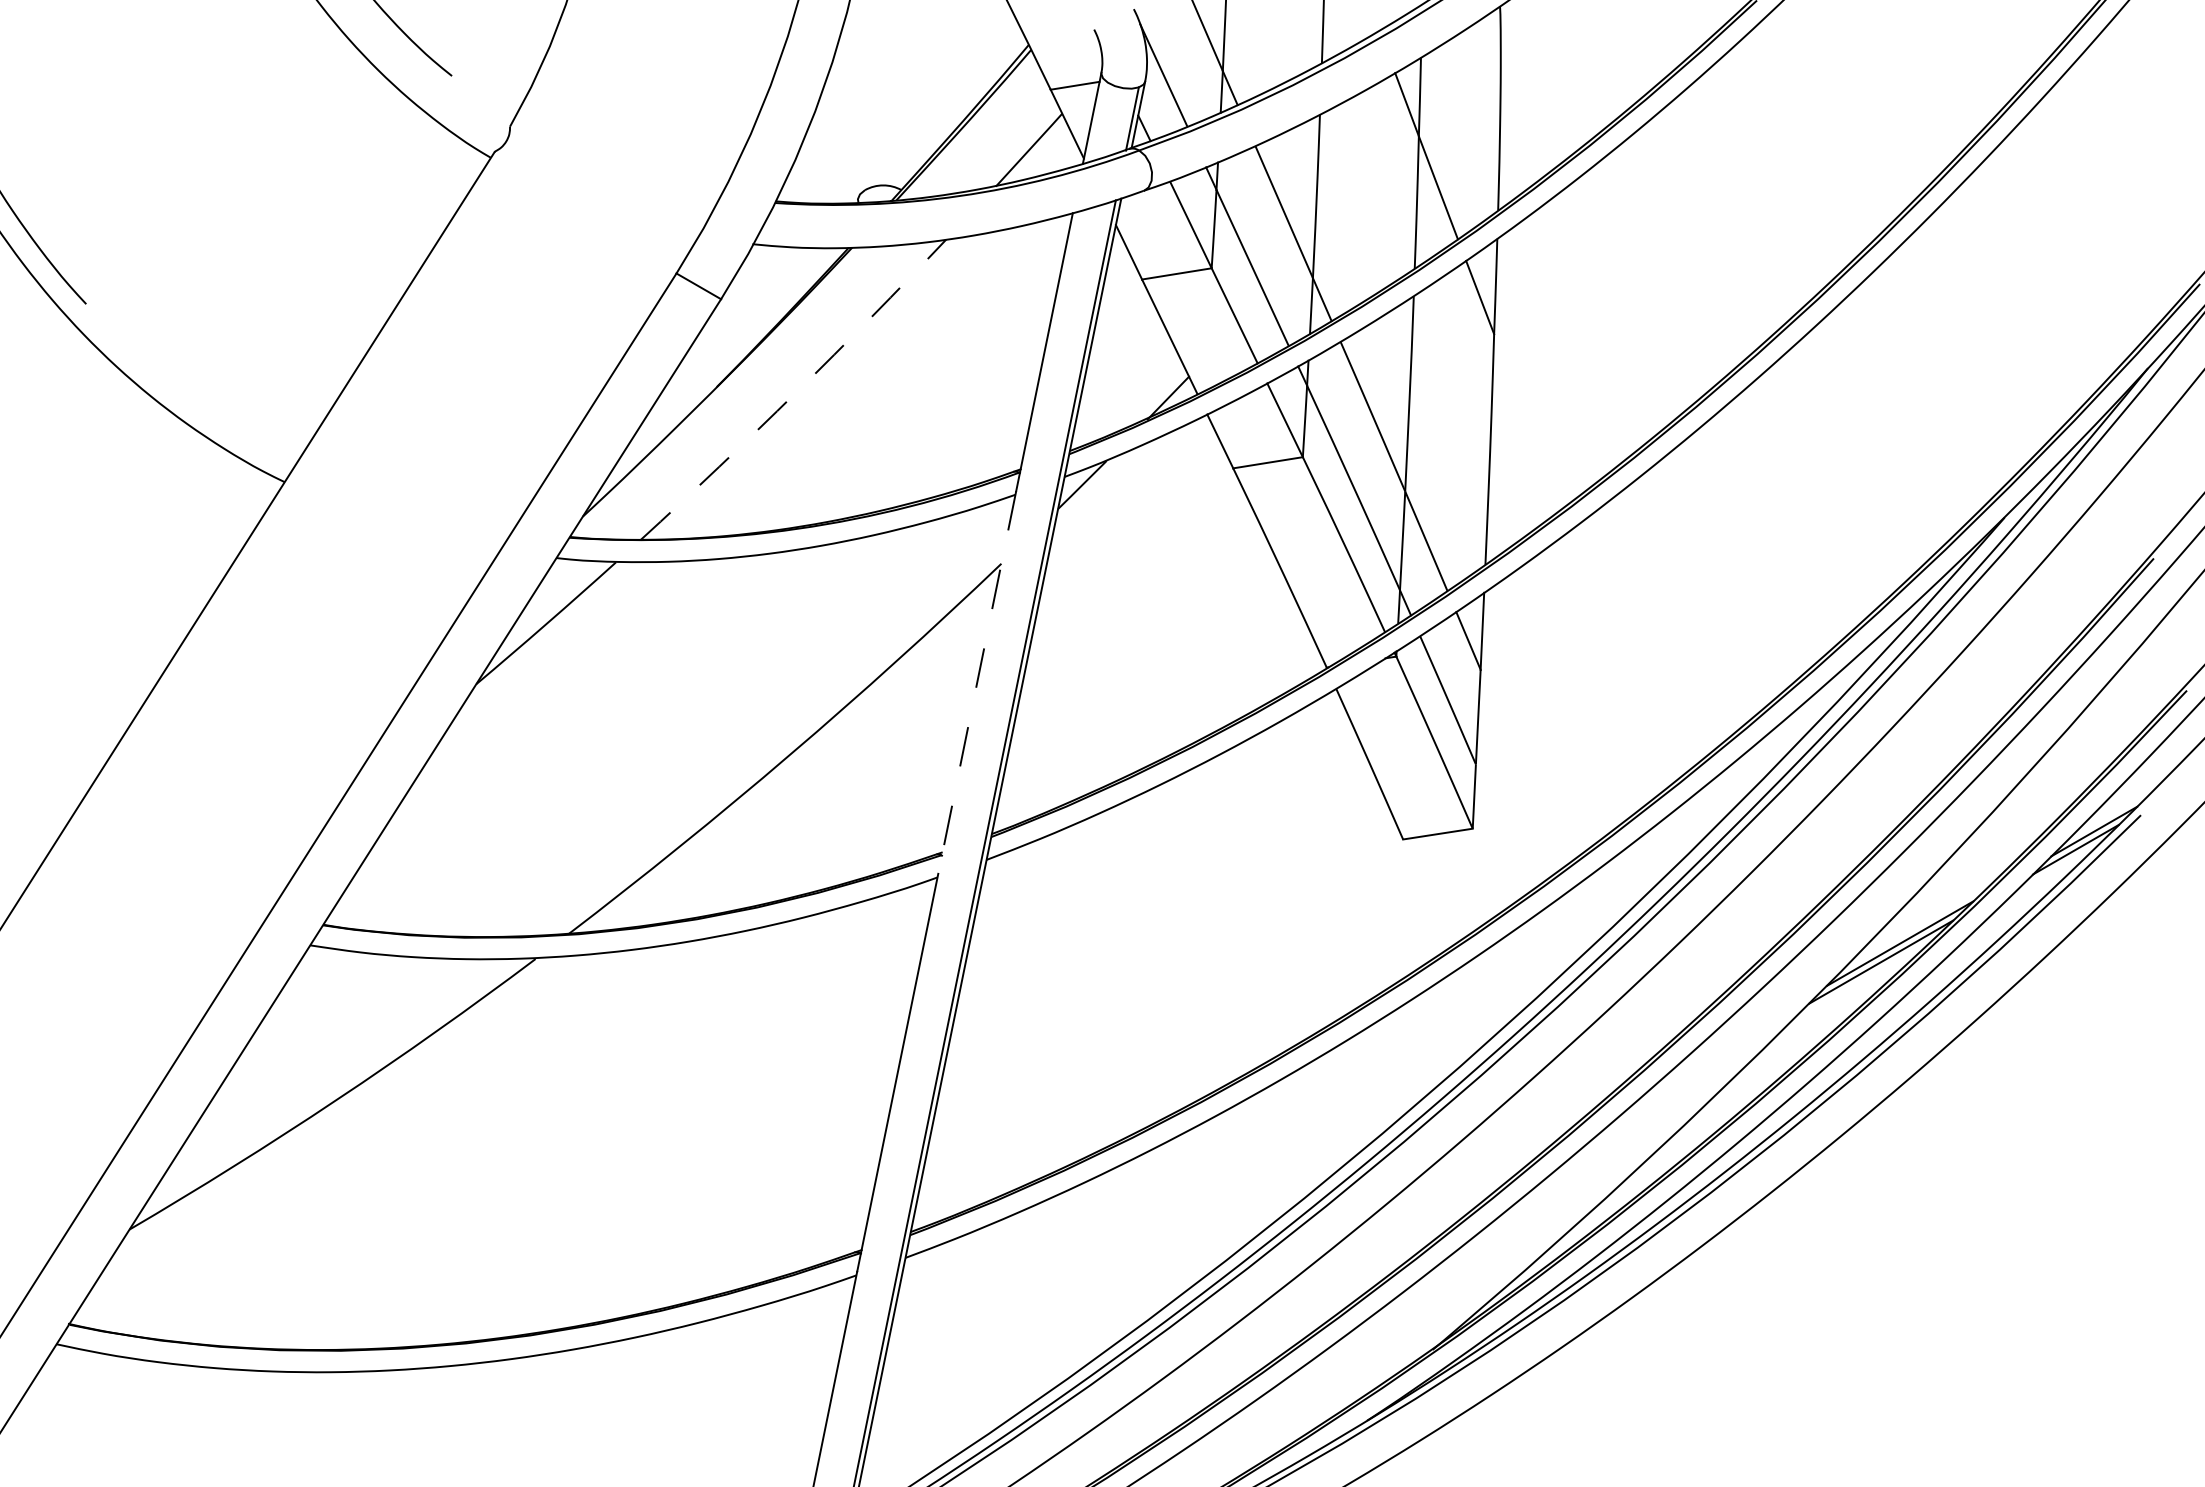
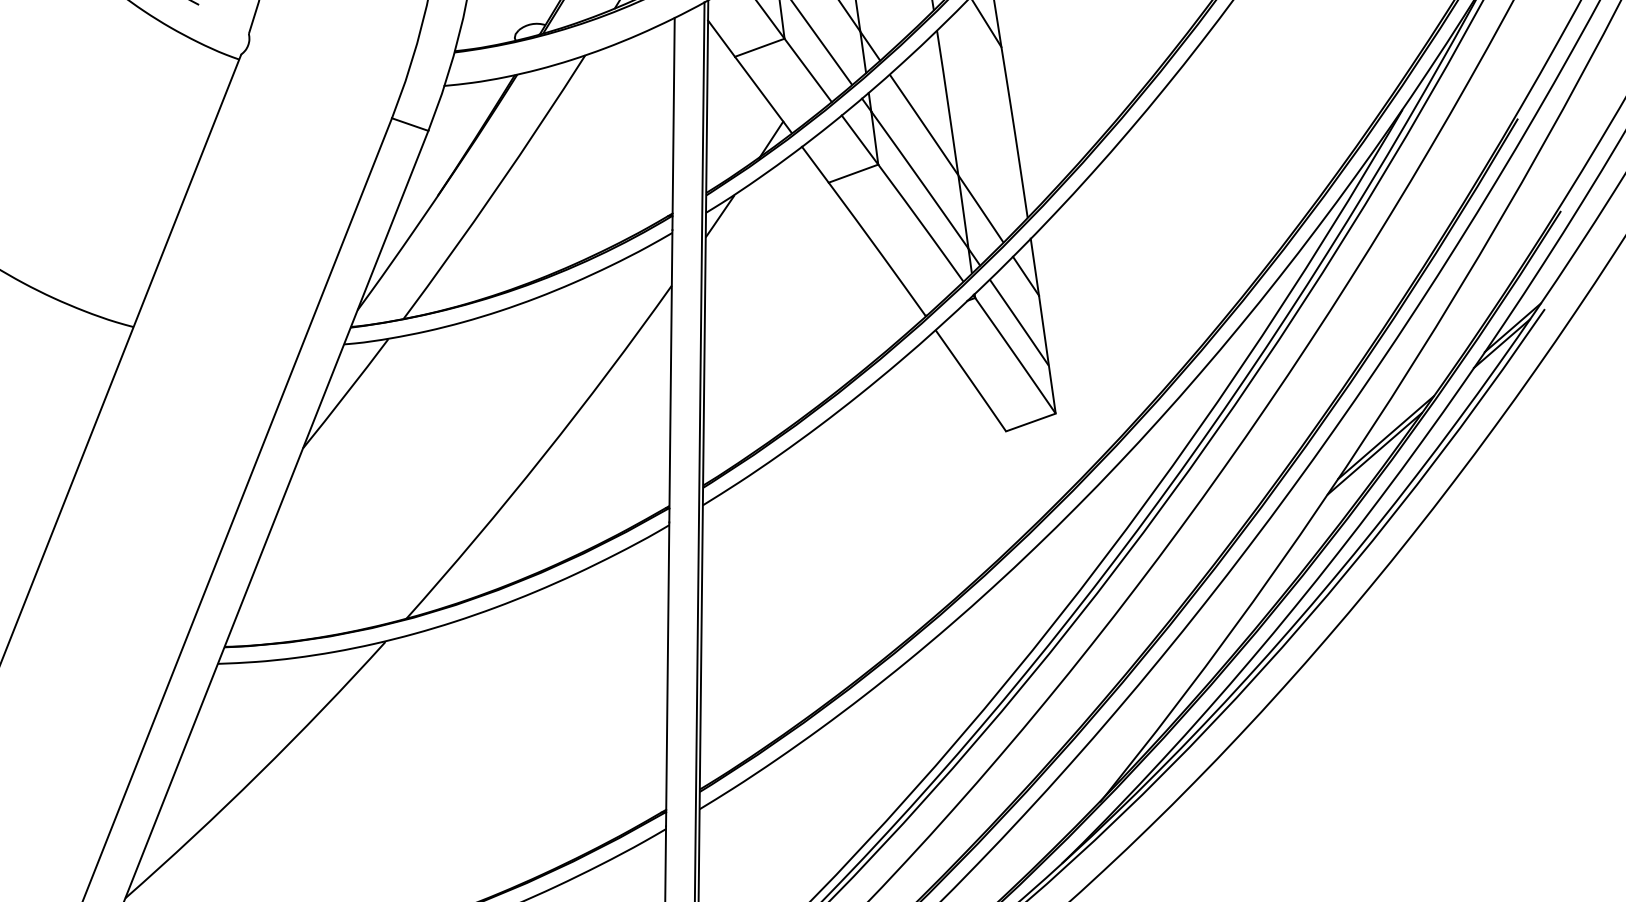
arc: (796, 392) -> (497, 188), dashed -> solid
line: (977, 682) -> (671, 376), dashed -> solid

